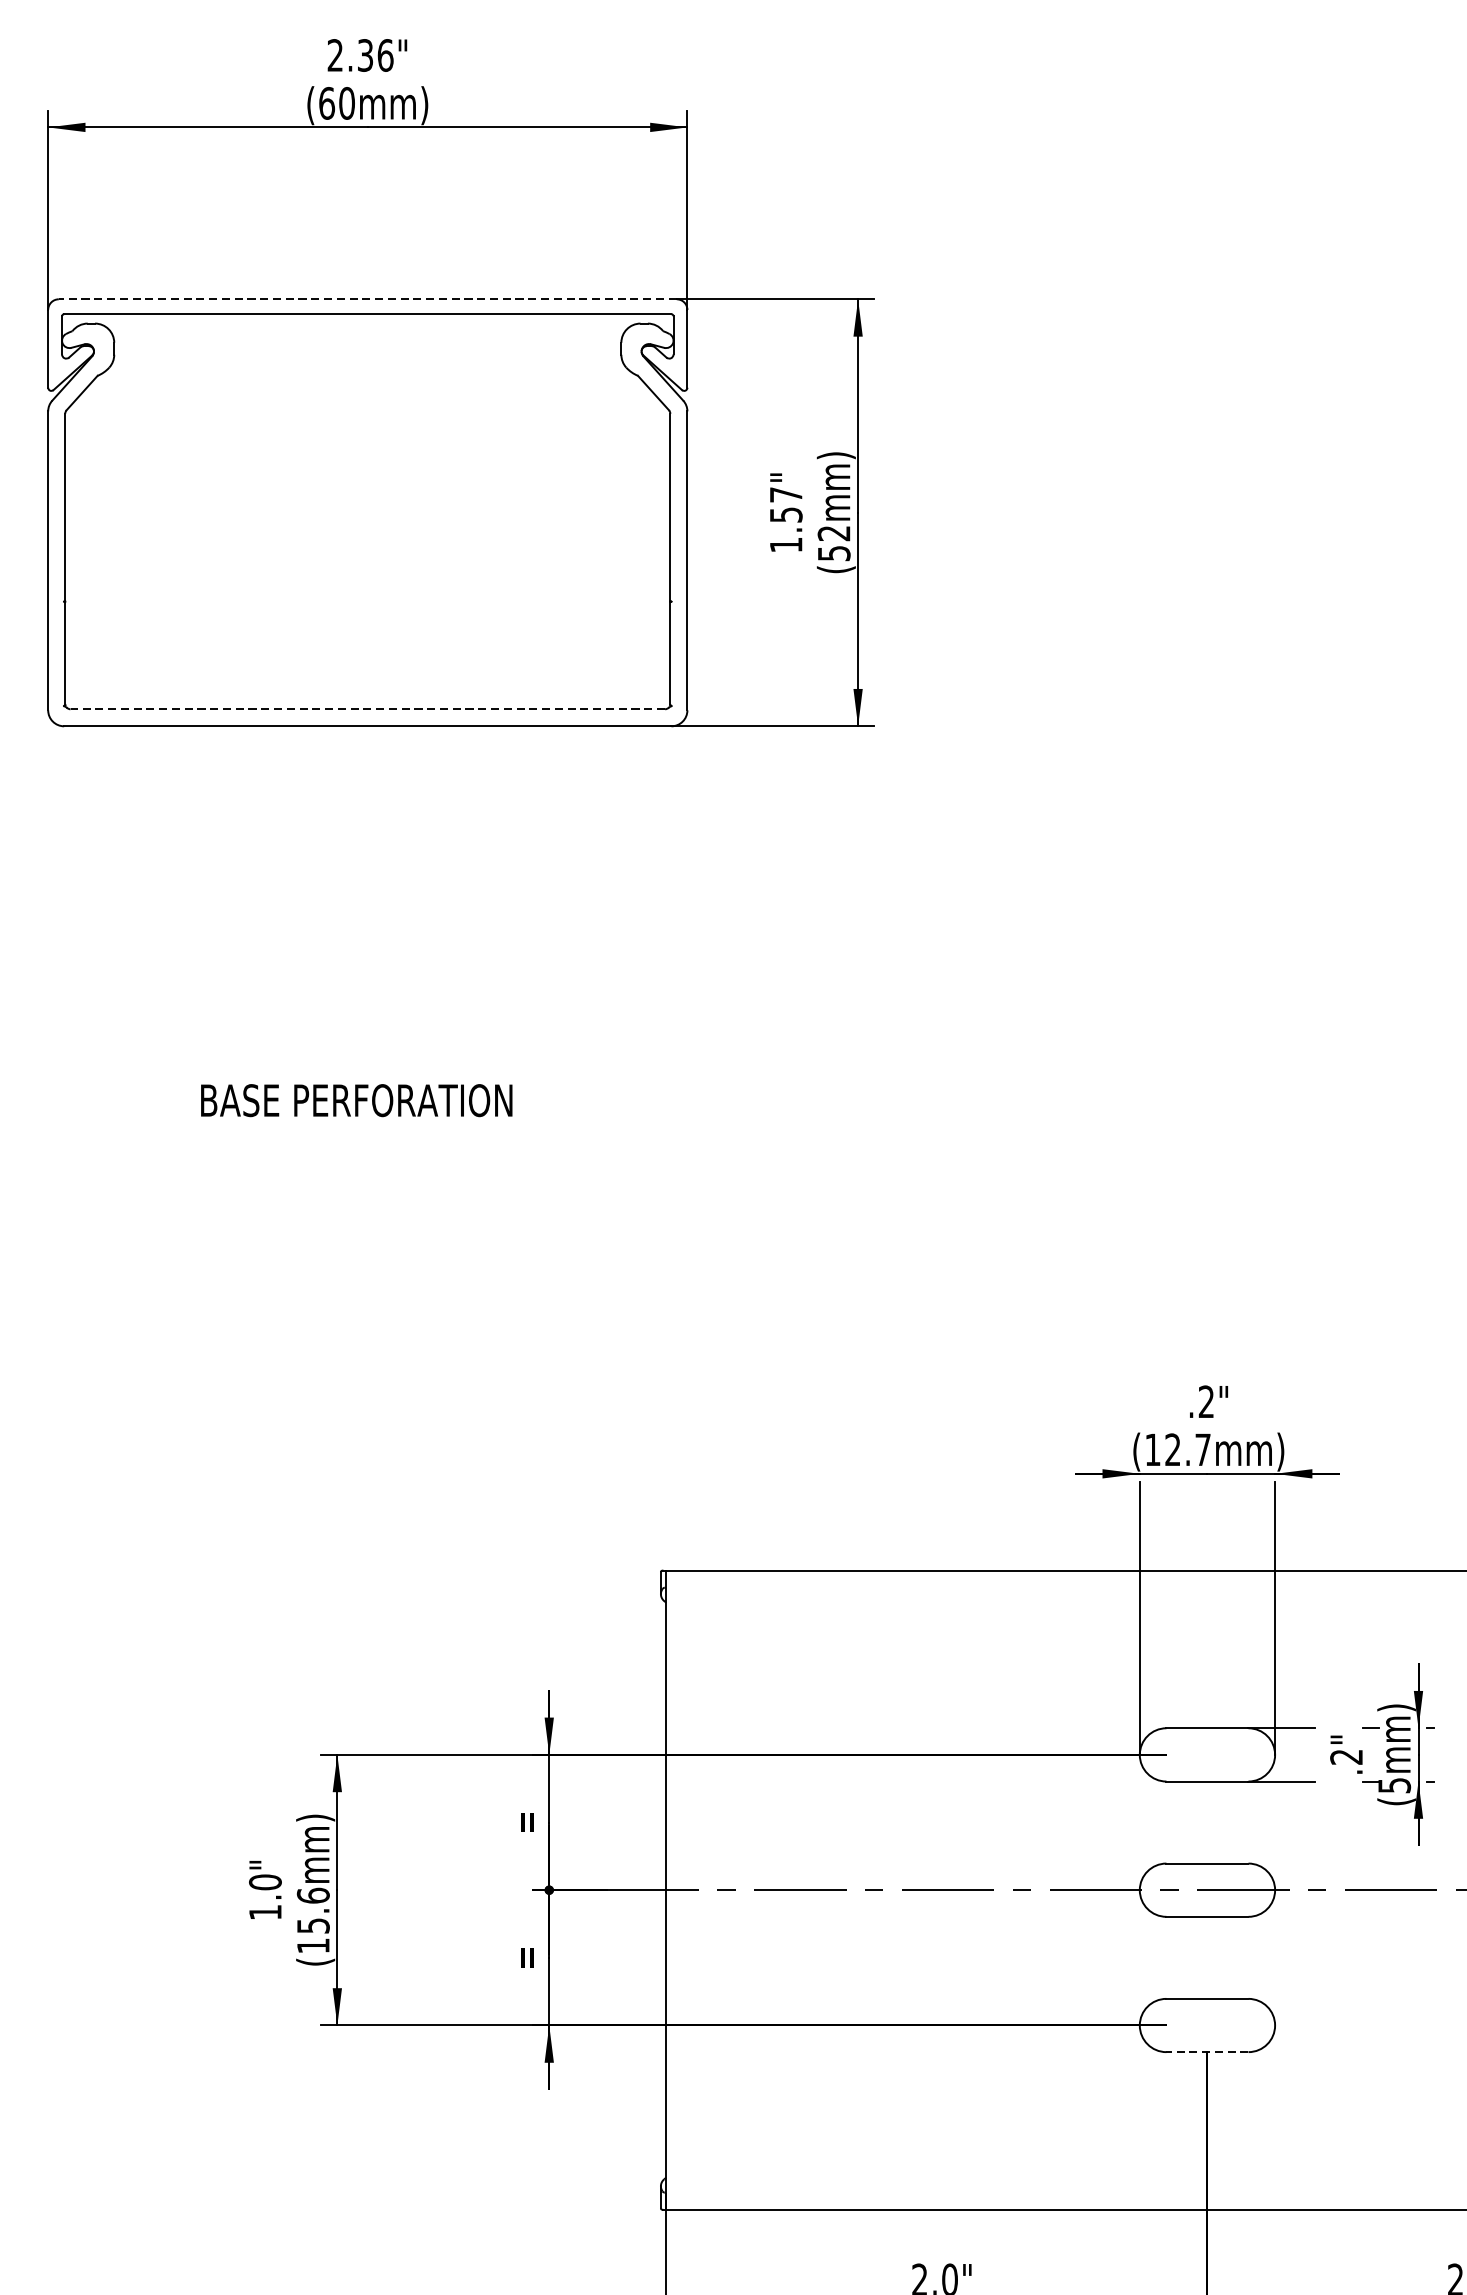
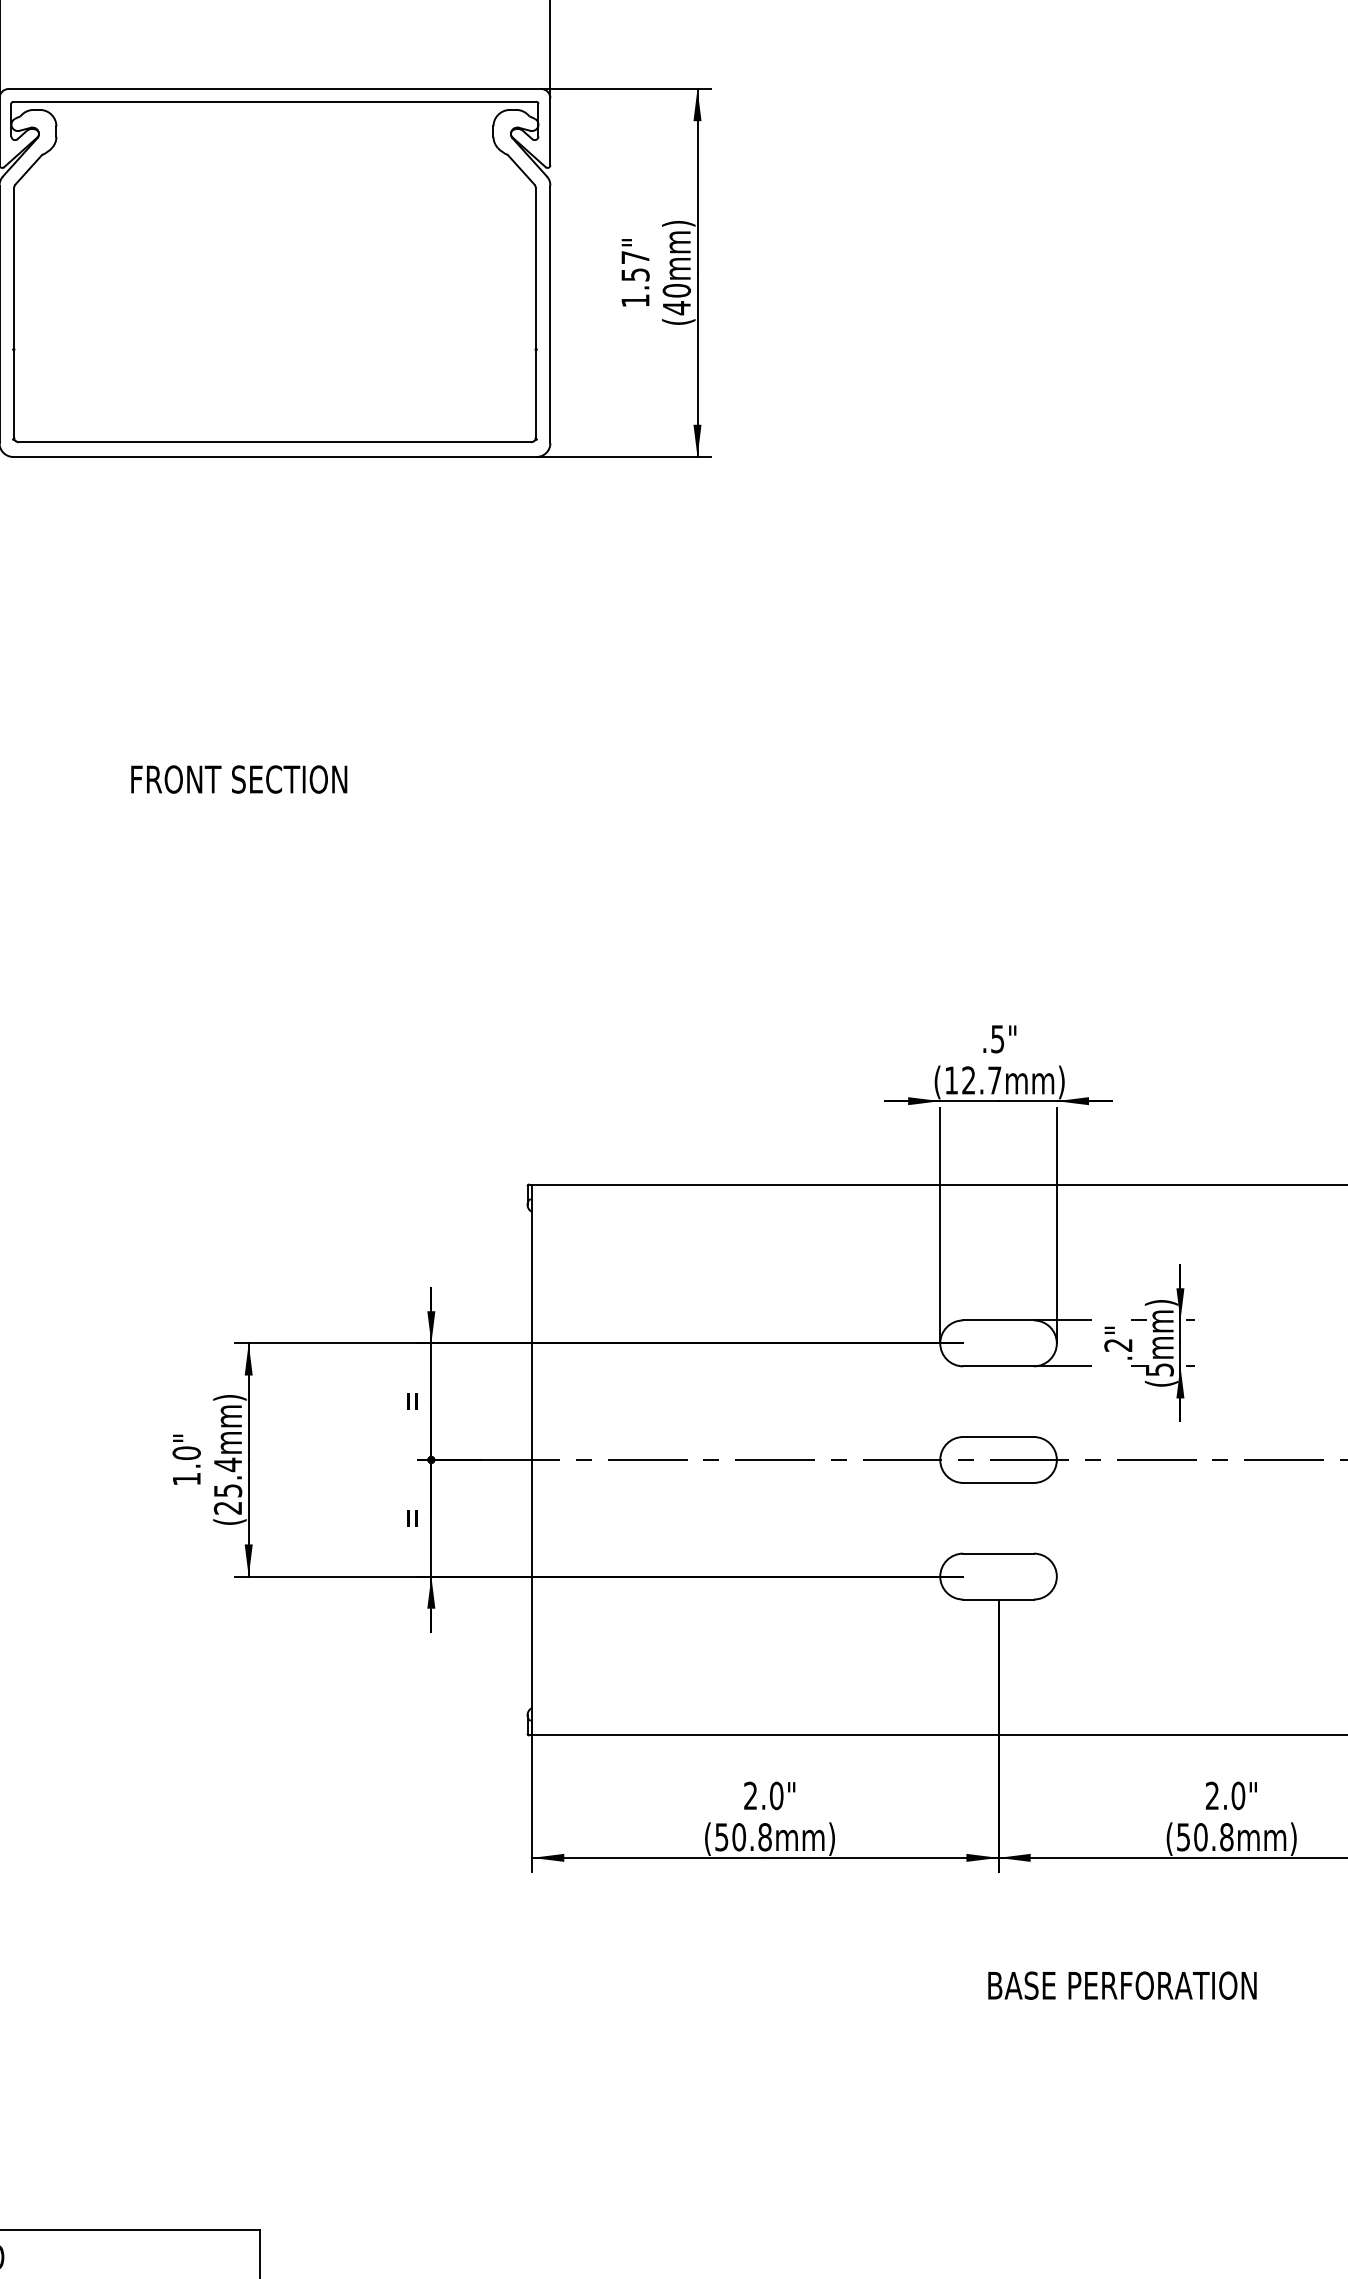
line: (367, 299) -> (274, 89), dashed -> solid
text: (833, 543) -> (676, 299), (52mm) -> (40mm)
line: (367, 709) -> (274, 442), dashed -> solid
text: (357, 1100) -> (266, 779), BASE PERFORATION -> FRONT SECTION
text: (1206, 1402) -> (997, 1039), .2" -> .5"
text: (312, 1919) -> (227, 1485), (15.6mm) -> (25.4mm)
line: (1207, 2052) -> (998, 1599), dashed -> solid

